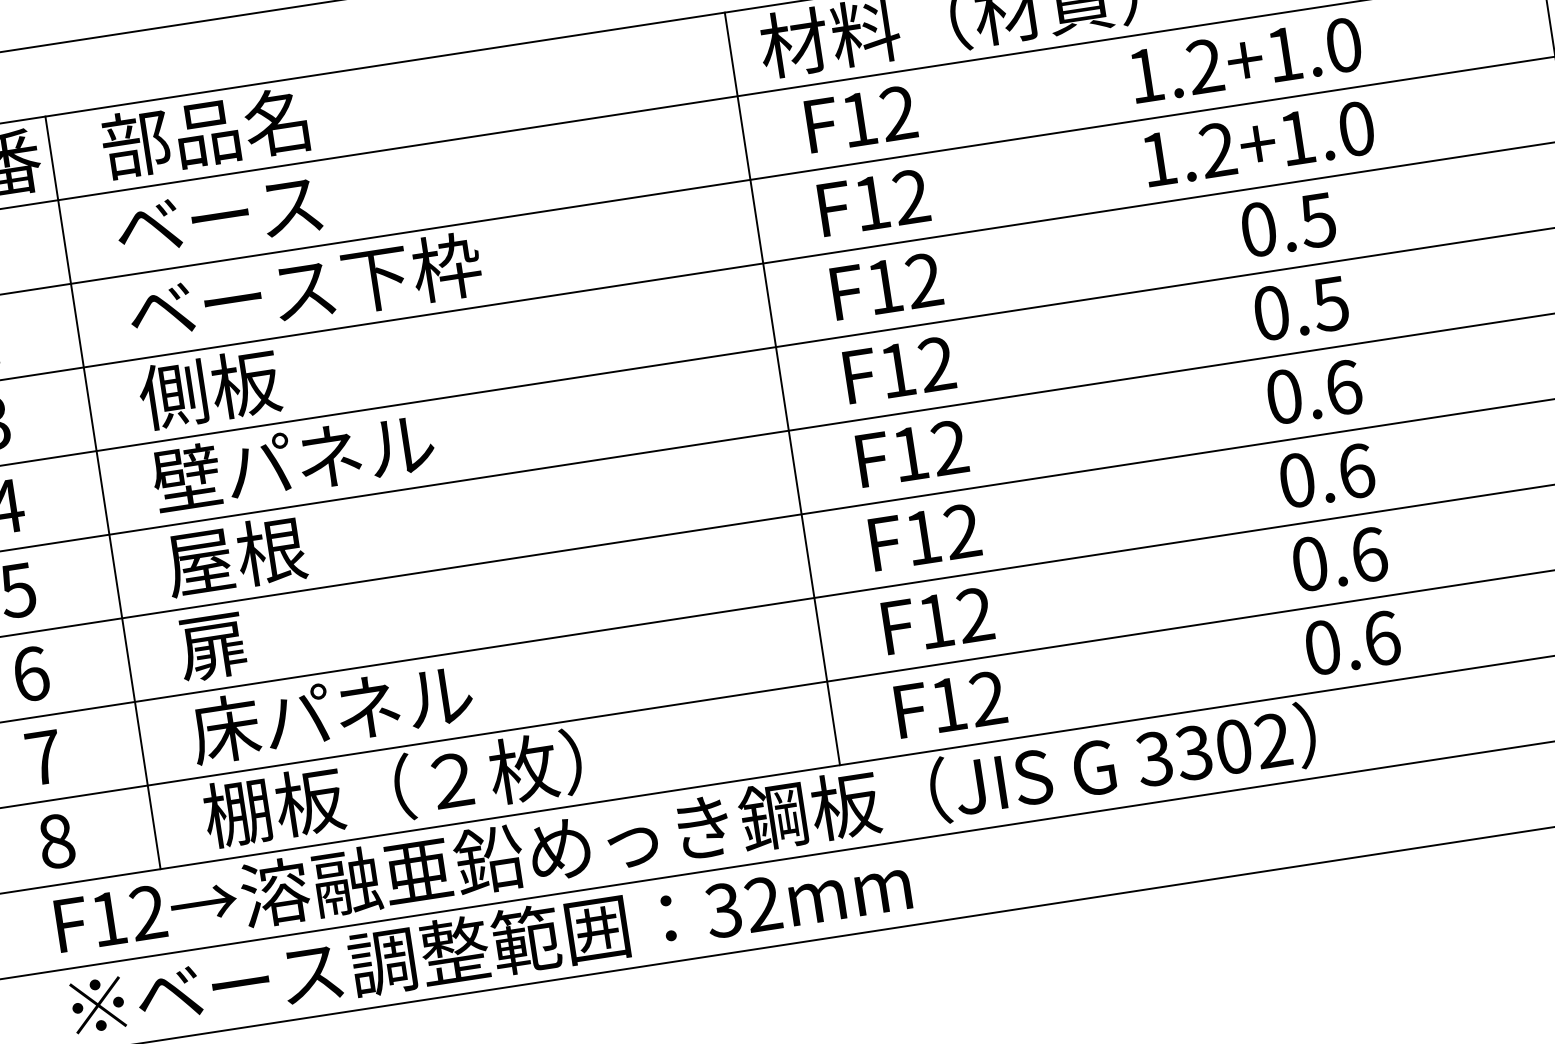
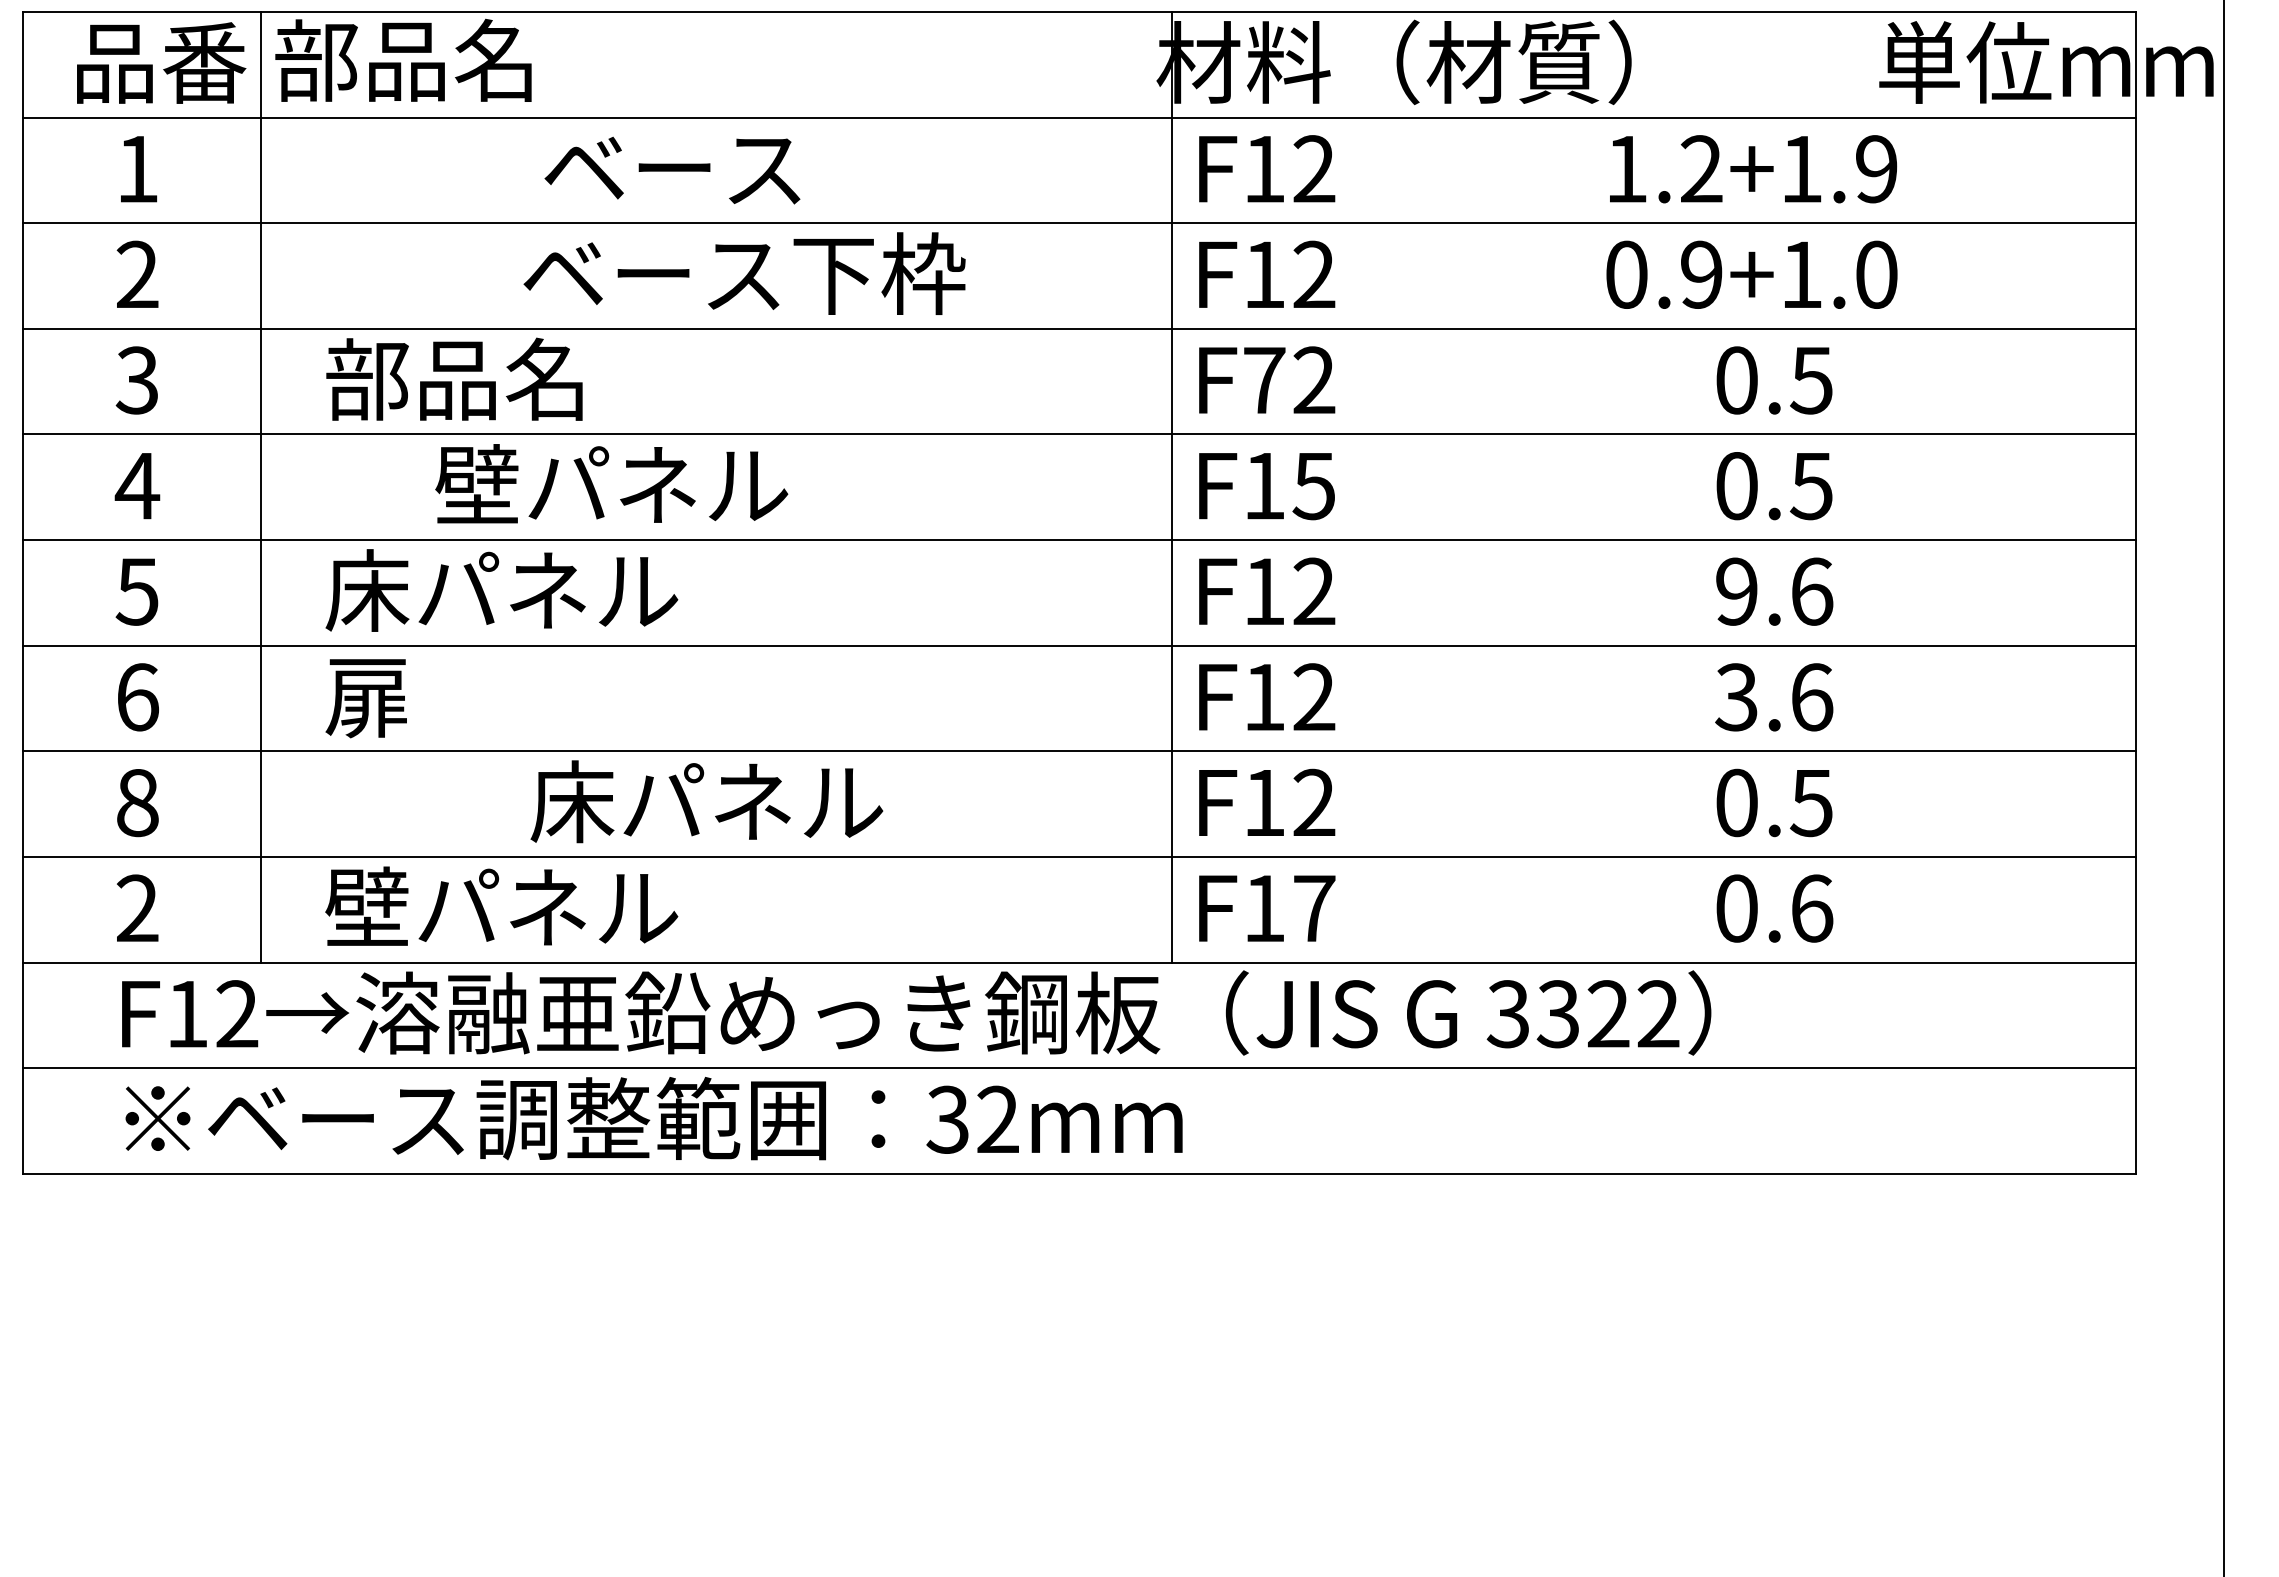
text: (1343, 45) -> (1876, 169), 1.2+1.0 -> 1.2+1.9
text: (204, 132) -> (403, 59), moved
text: (1188, 154) -> (1664, 274), 1.2+1.0 -> 0.9+1.0
text: (218, 218) -> (672, 170), moved
text: (884, 286) -> (1264, 380), F12 -> F72
text: (304, 288) -> (744, 273), moved
text: (936, 364) -> (1313, 486), F12 -> F15
text: (242, 383) -> (453, 378), 側板 -> 部品名
line: (782, 388) -> (1171, 486), moved
text: (1284, 396) -> (1736, 591), 0.6 -> 9.6
text: (293, 460) -> (611, 483), moved
text: (1296, 480) -> (1736, 697), 0.6 -> 3.6
text: (306, 545) -> (501, 590), 屋根 -> 床パネル
text: (1368, 554) -> (1811, 802), 0.6 -> 0.5
text: (988, 697) -> (1314, 907), F12 -> F17
text: (331, 712) -> (706, 801), moved
text: (1233, 747) -> (1608, 1014), 3302 -> 3322
text: (43, 758) -> (137, 803), 7 -> 8
text: (392, 789) -> (562, 907), 棚板（２枚） -> 壁パネル
text: (56, 841) -> (137, 908), 8 -> 2

